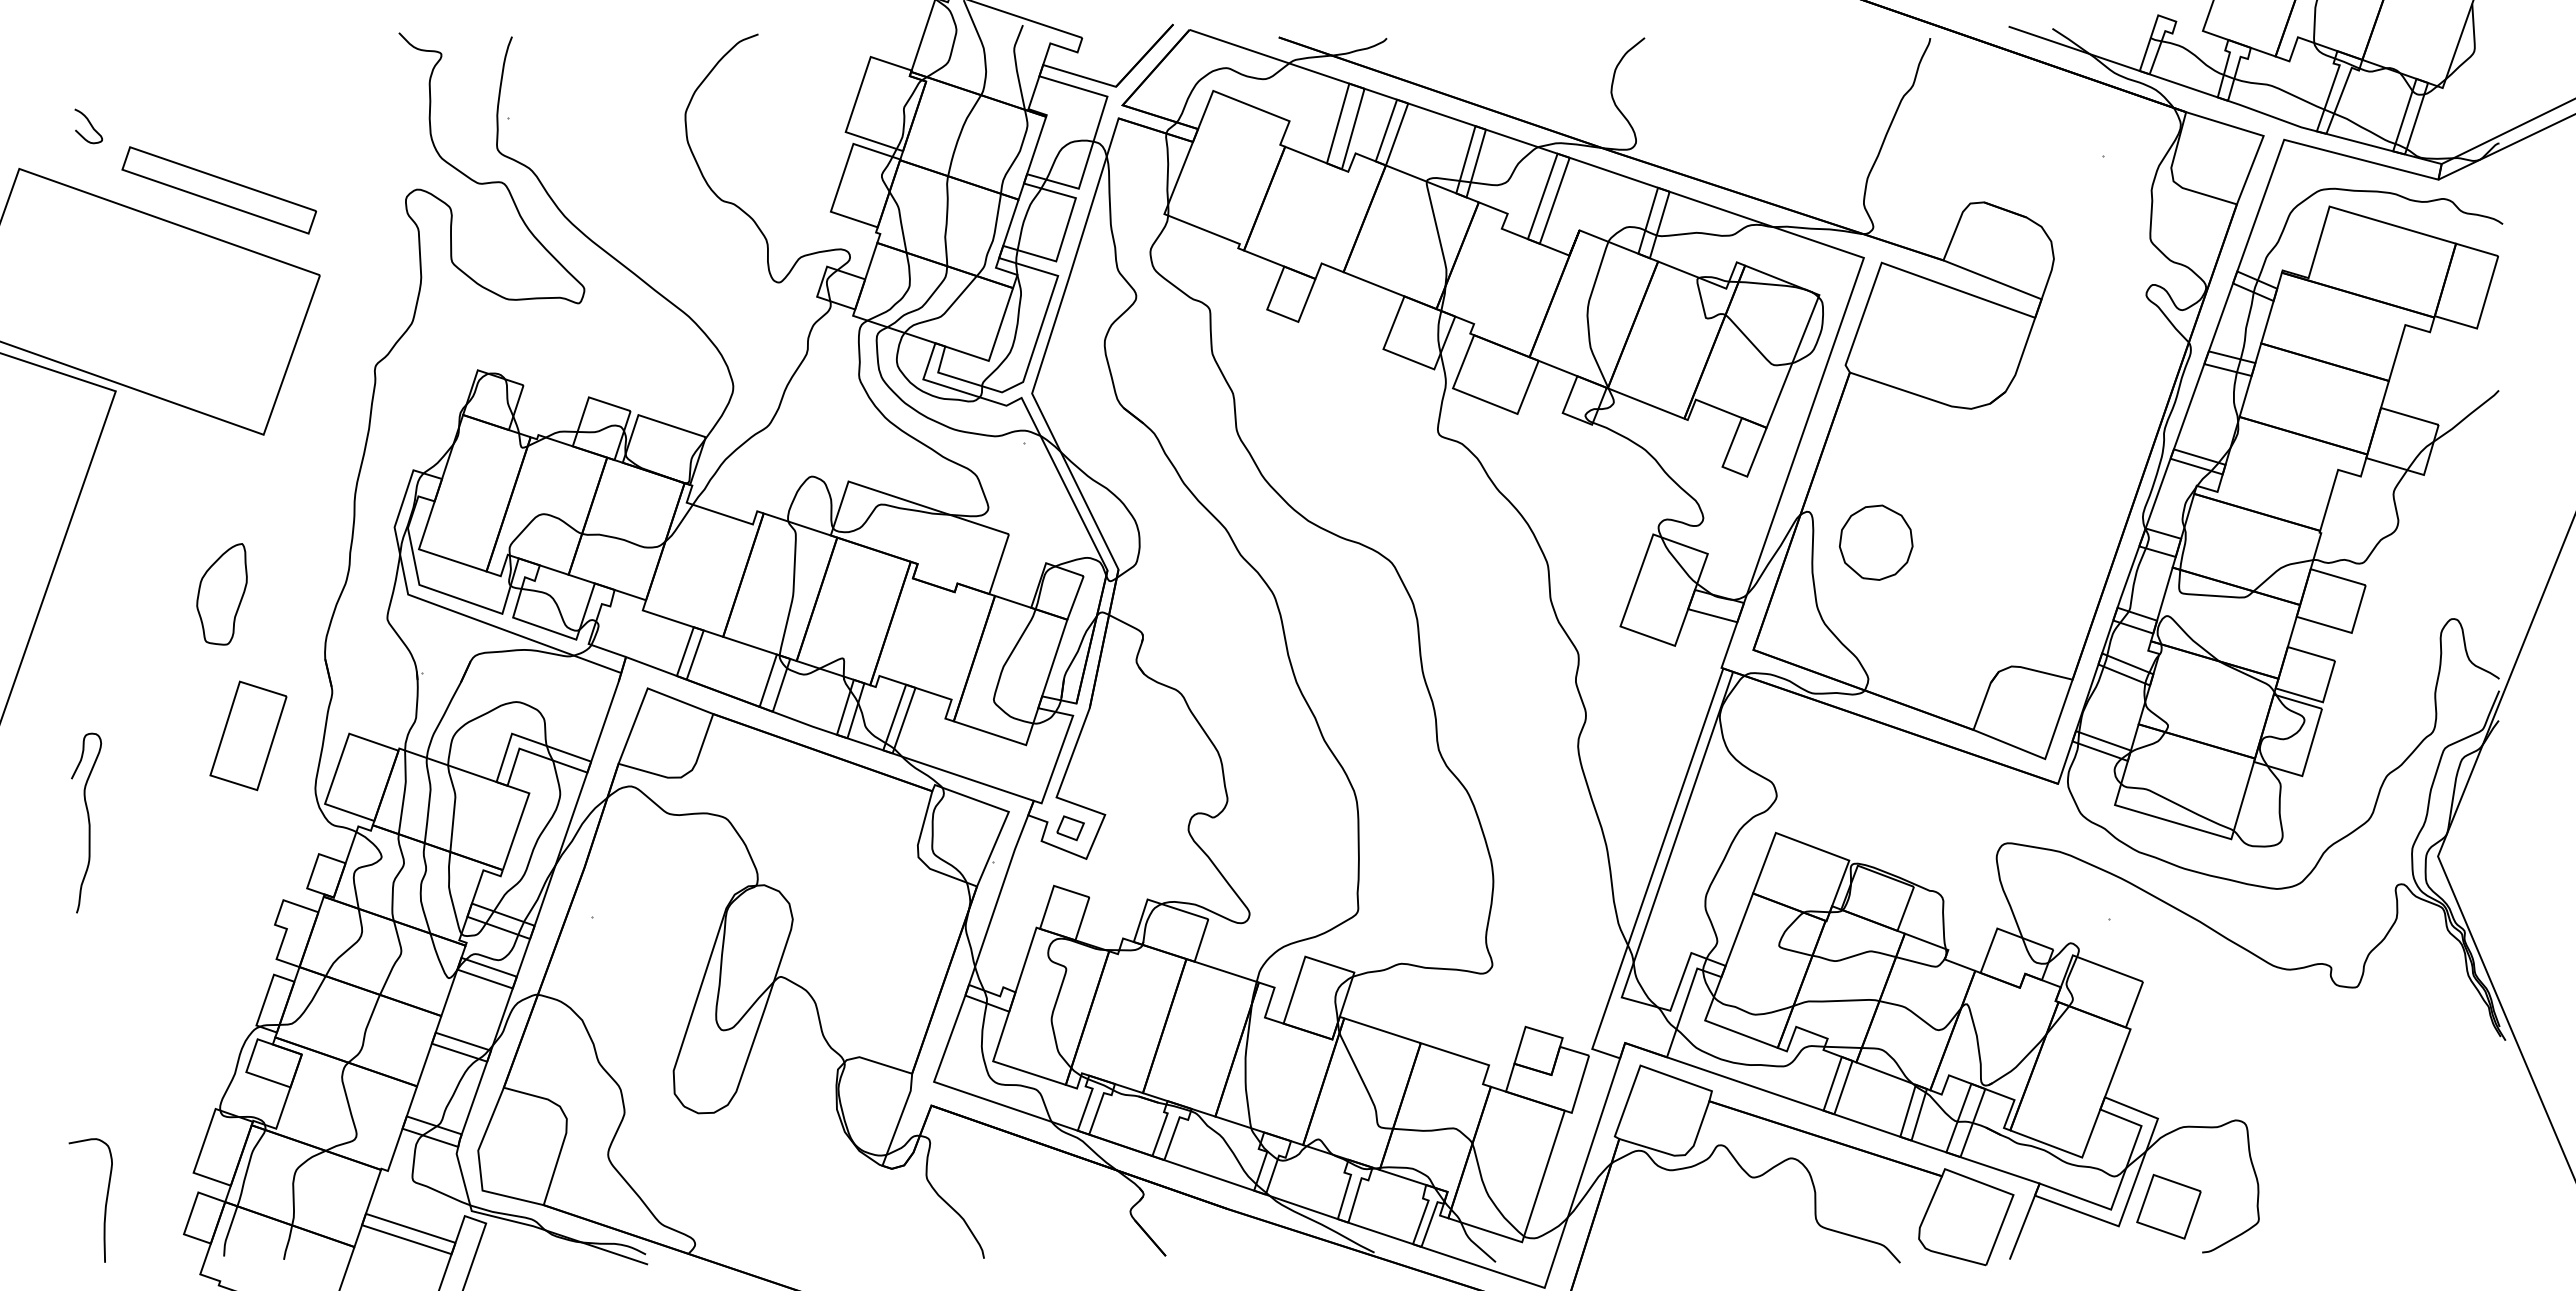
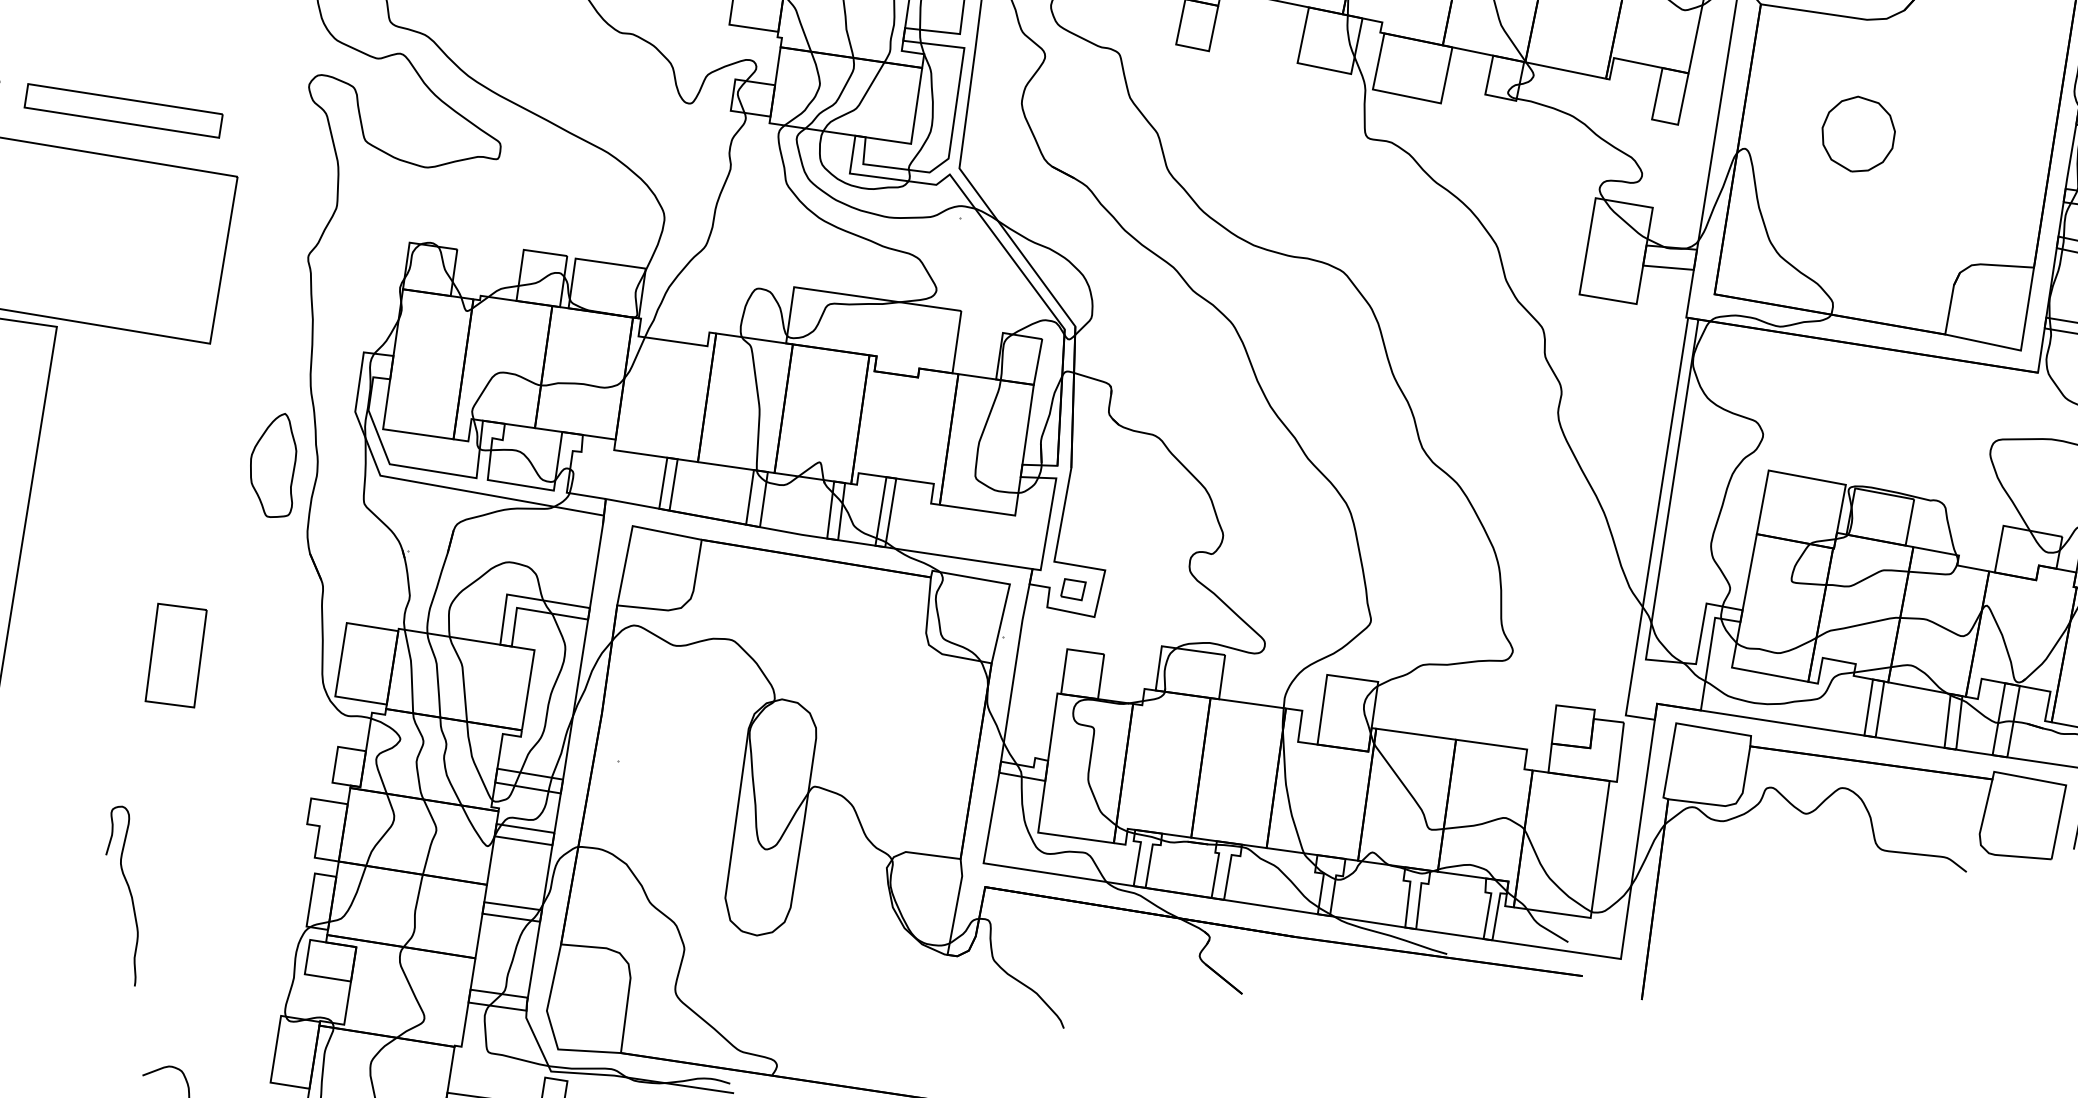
part: (1875, 542) -> (1857, 134), moved
part: (221, 594) -> (273, 467), moved
part: (248, 735) -> (176, 655), moved
curve: (88, 822) -> (130, 894), moved

